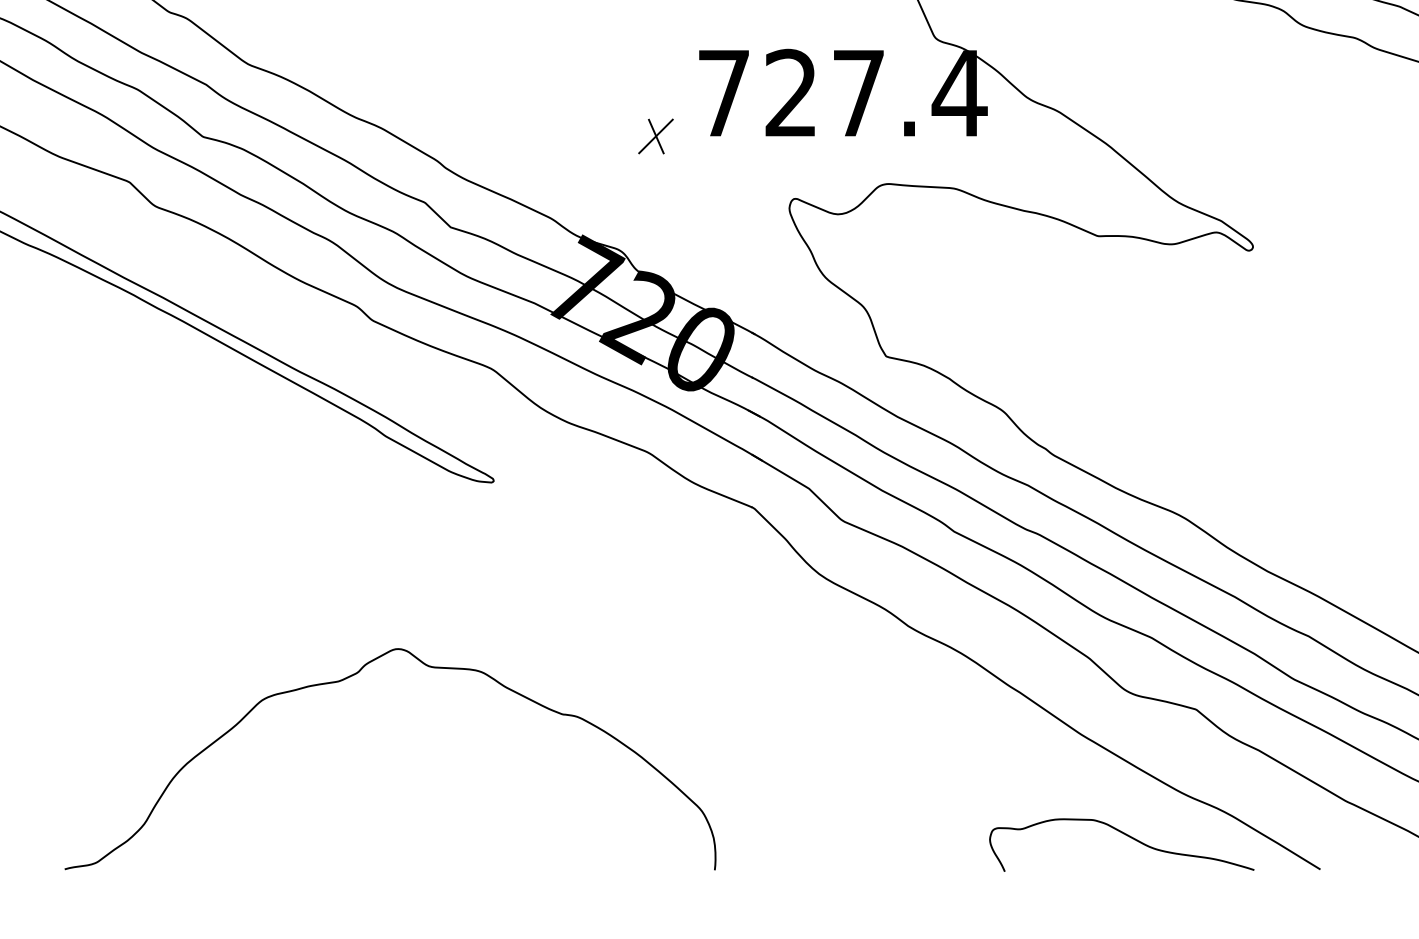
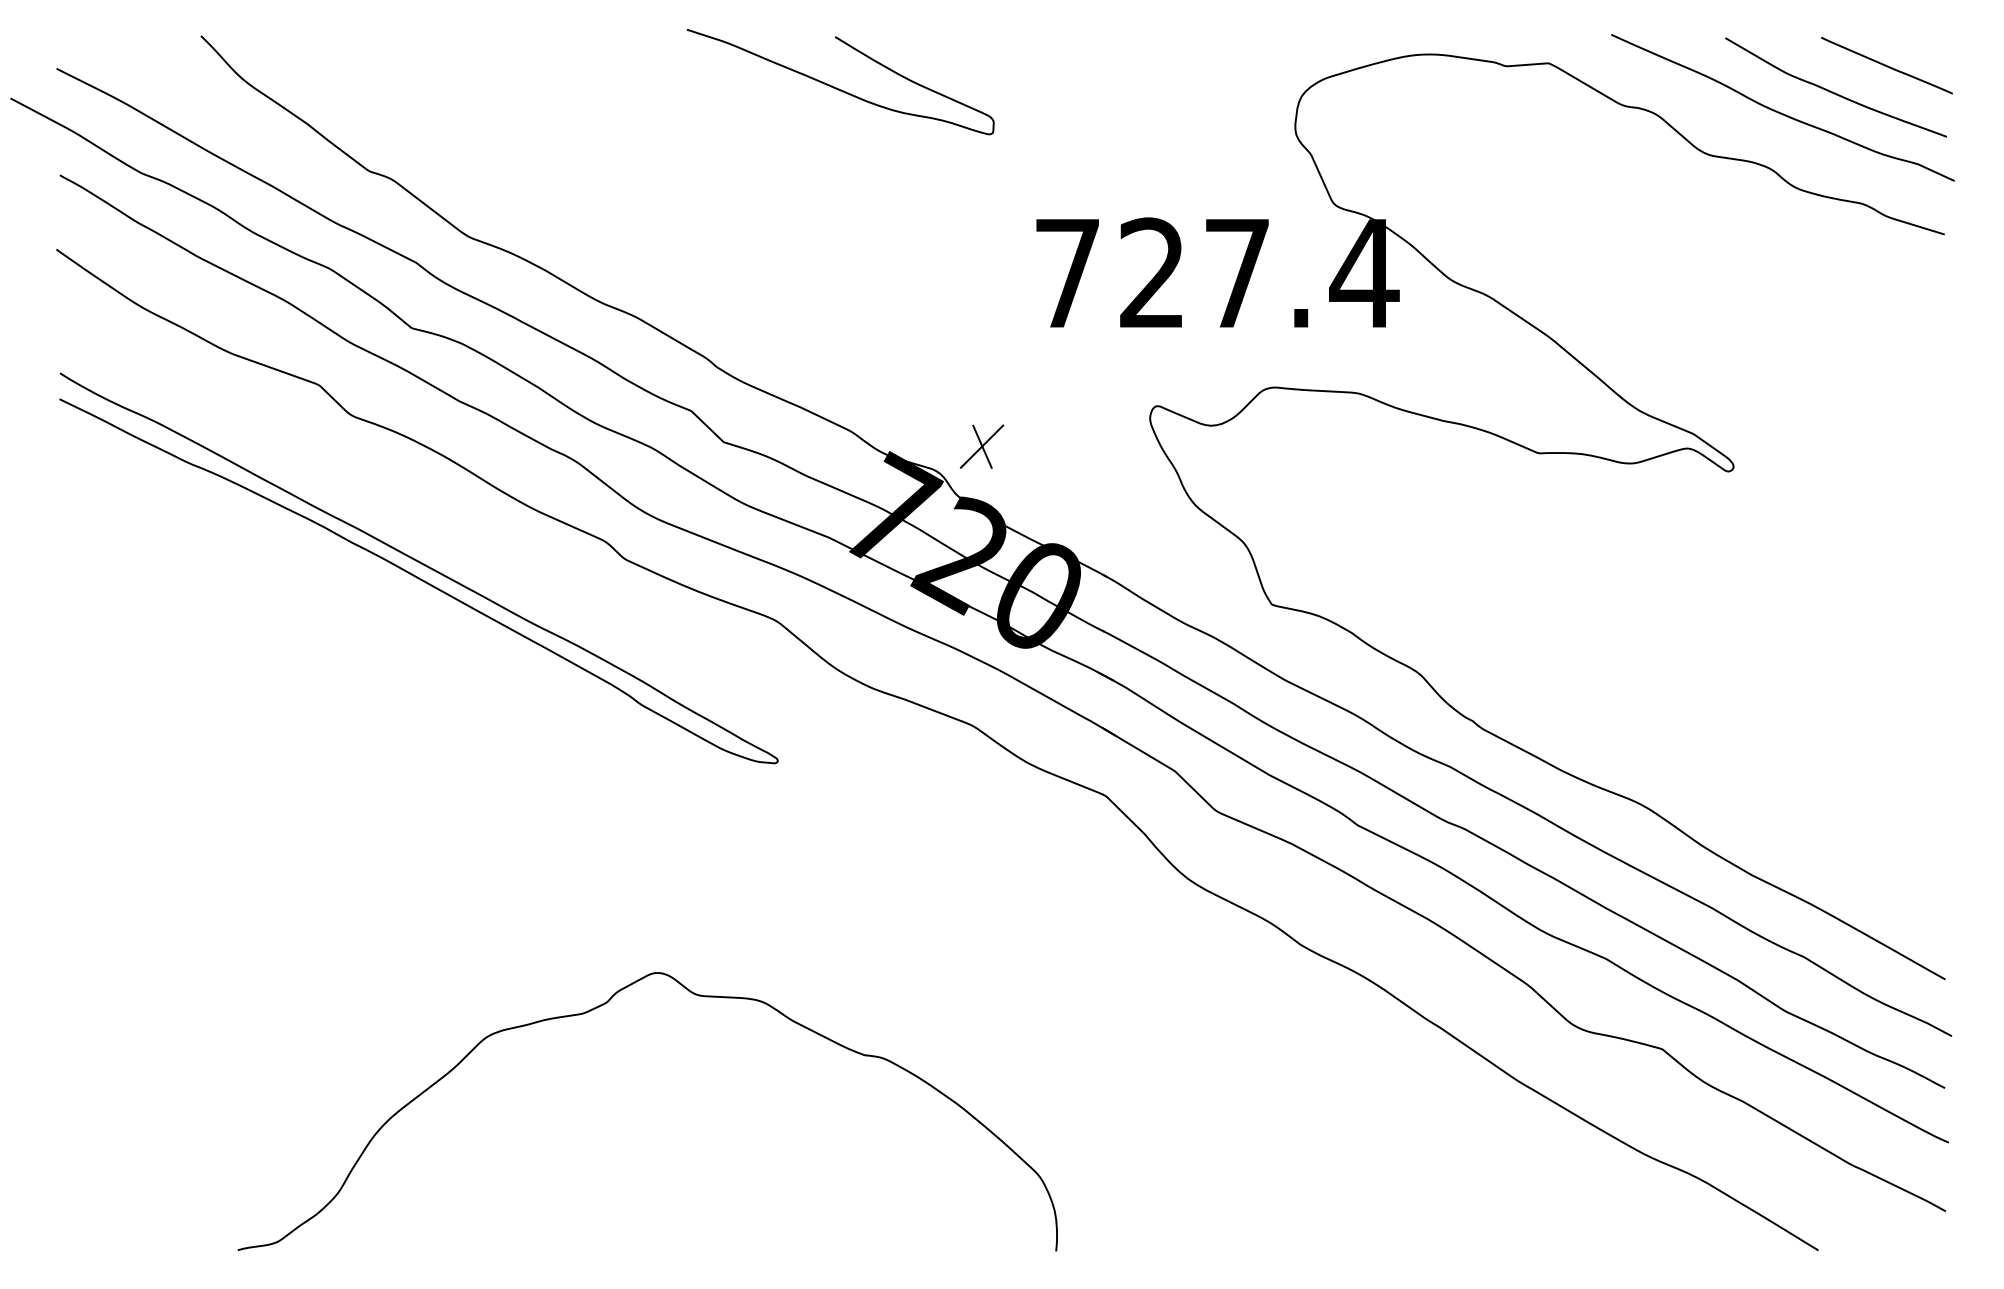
part: (655, 136) -> (981, 446), moved
curve: (1125, 835) -> (1573, 1207), removed

